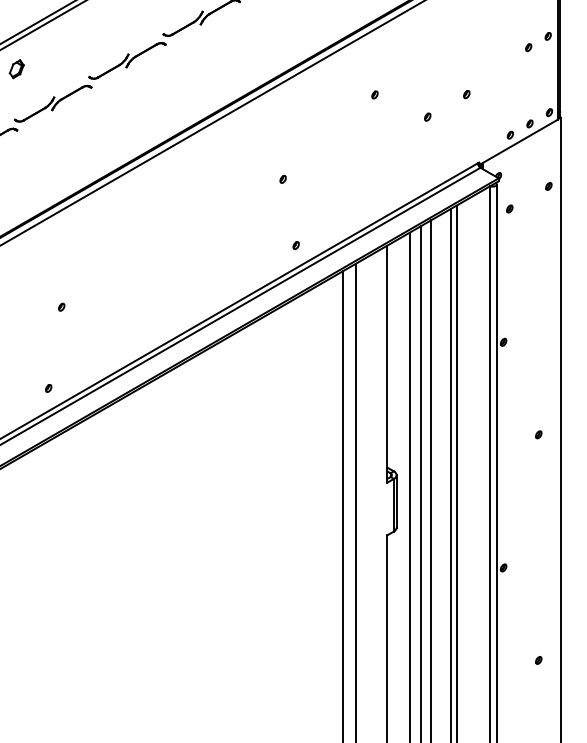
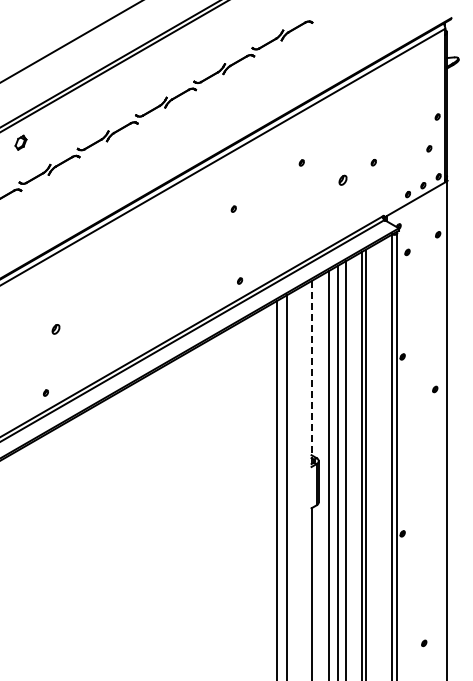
part: (528, 47) -> (429, 148), moved
part: (428, 117) -> (343, 180), size x1.6
part: (282, 178) -> (233, 208), moved
part: (62, 307) -> (56, 329), size x1.6
line: (387, 364) -> (311, 374), solid -> dashed
part: (539, 434) -> (435, 389), moved
part: (539, 660) -> (424, 643), moved

